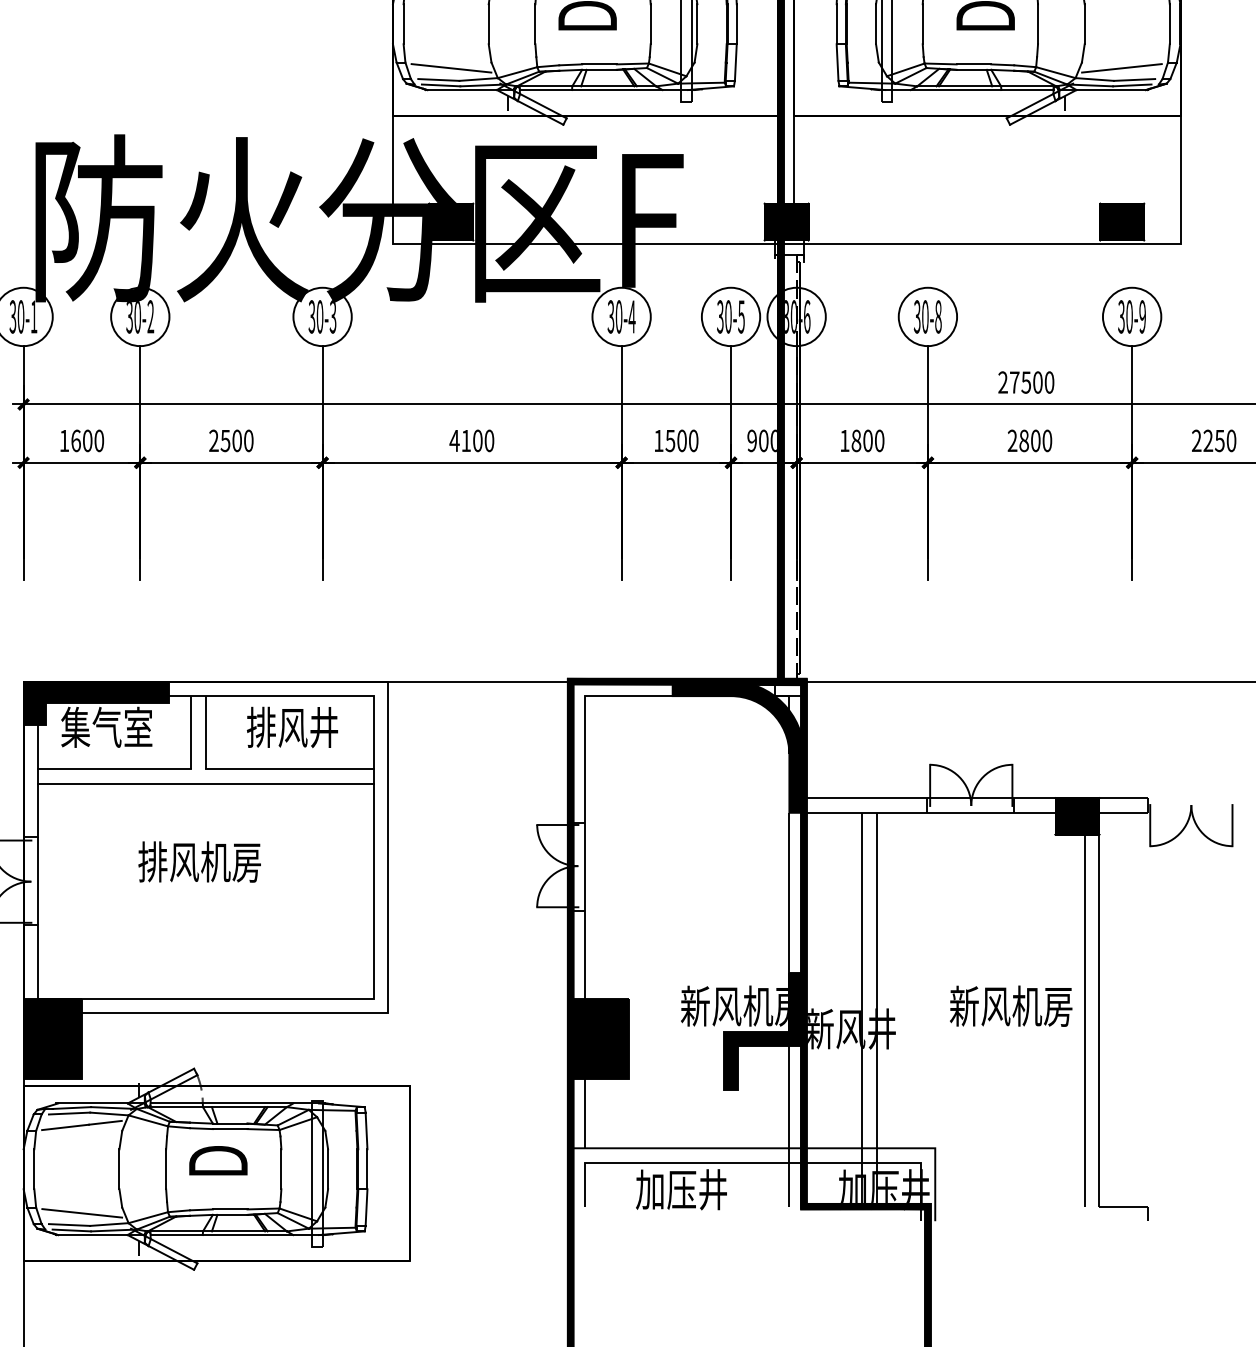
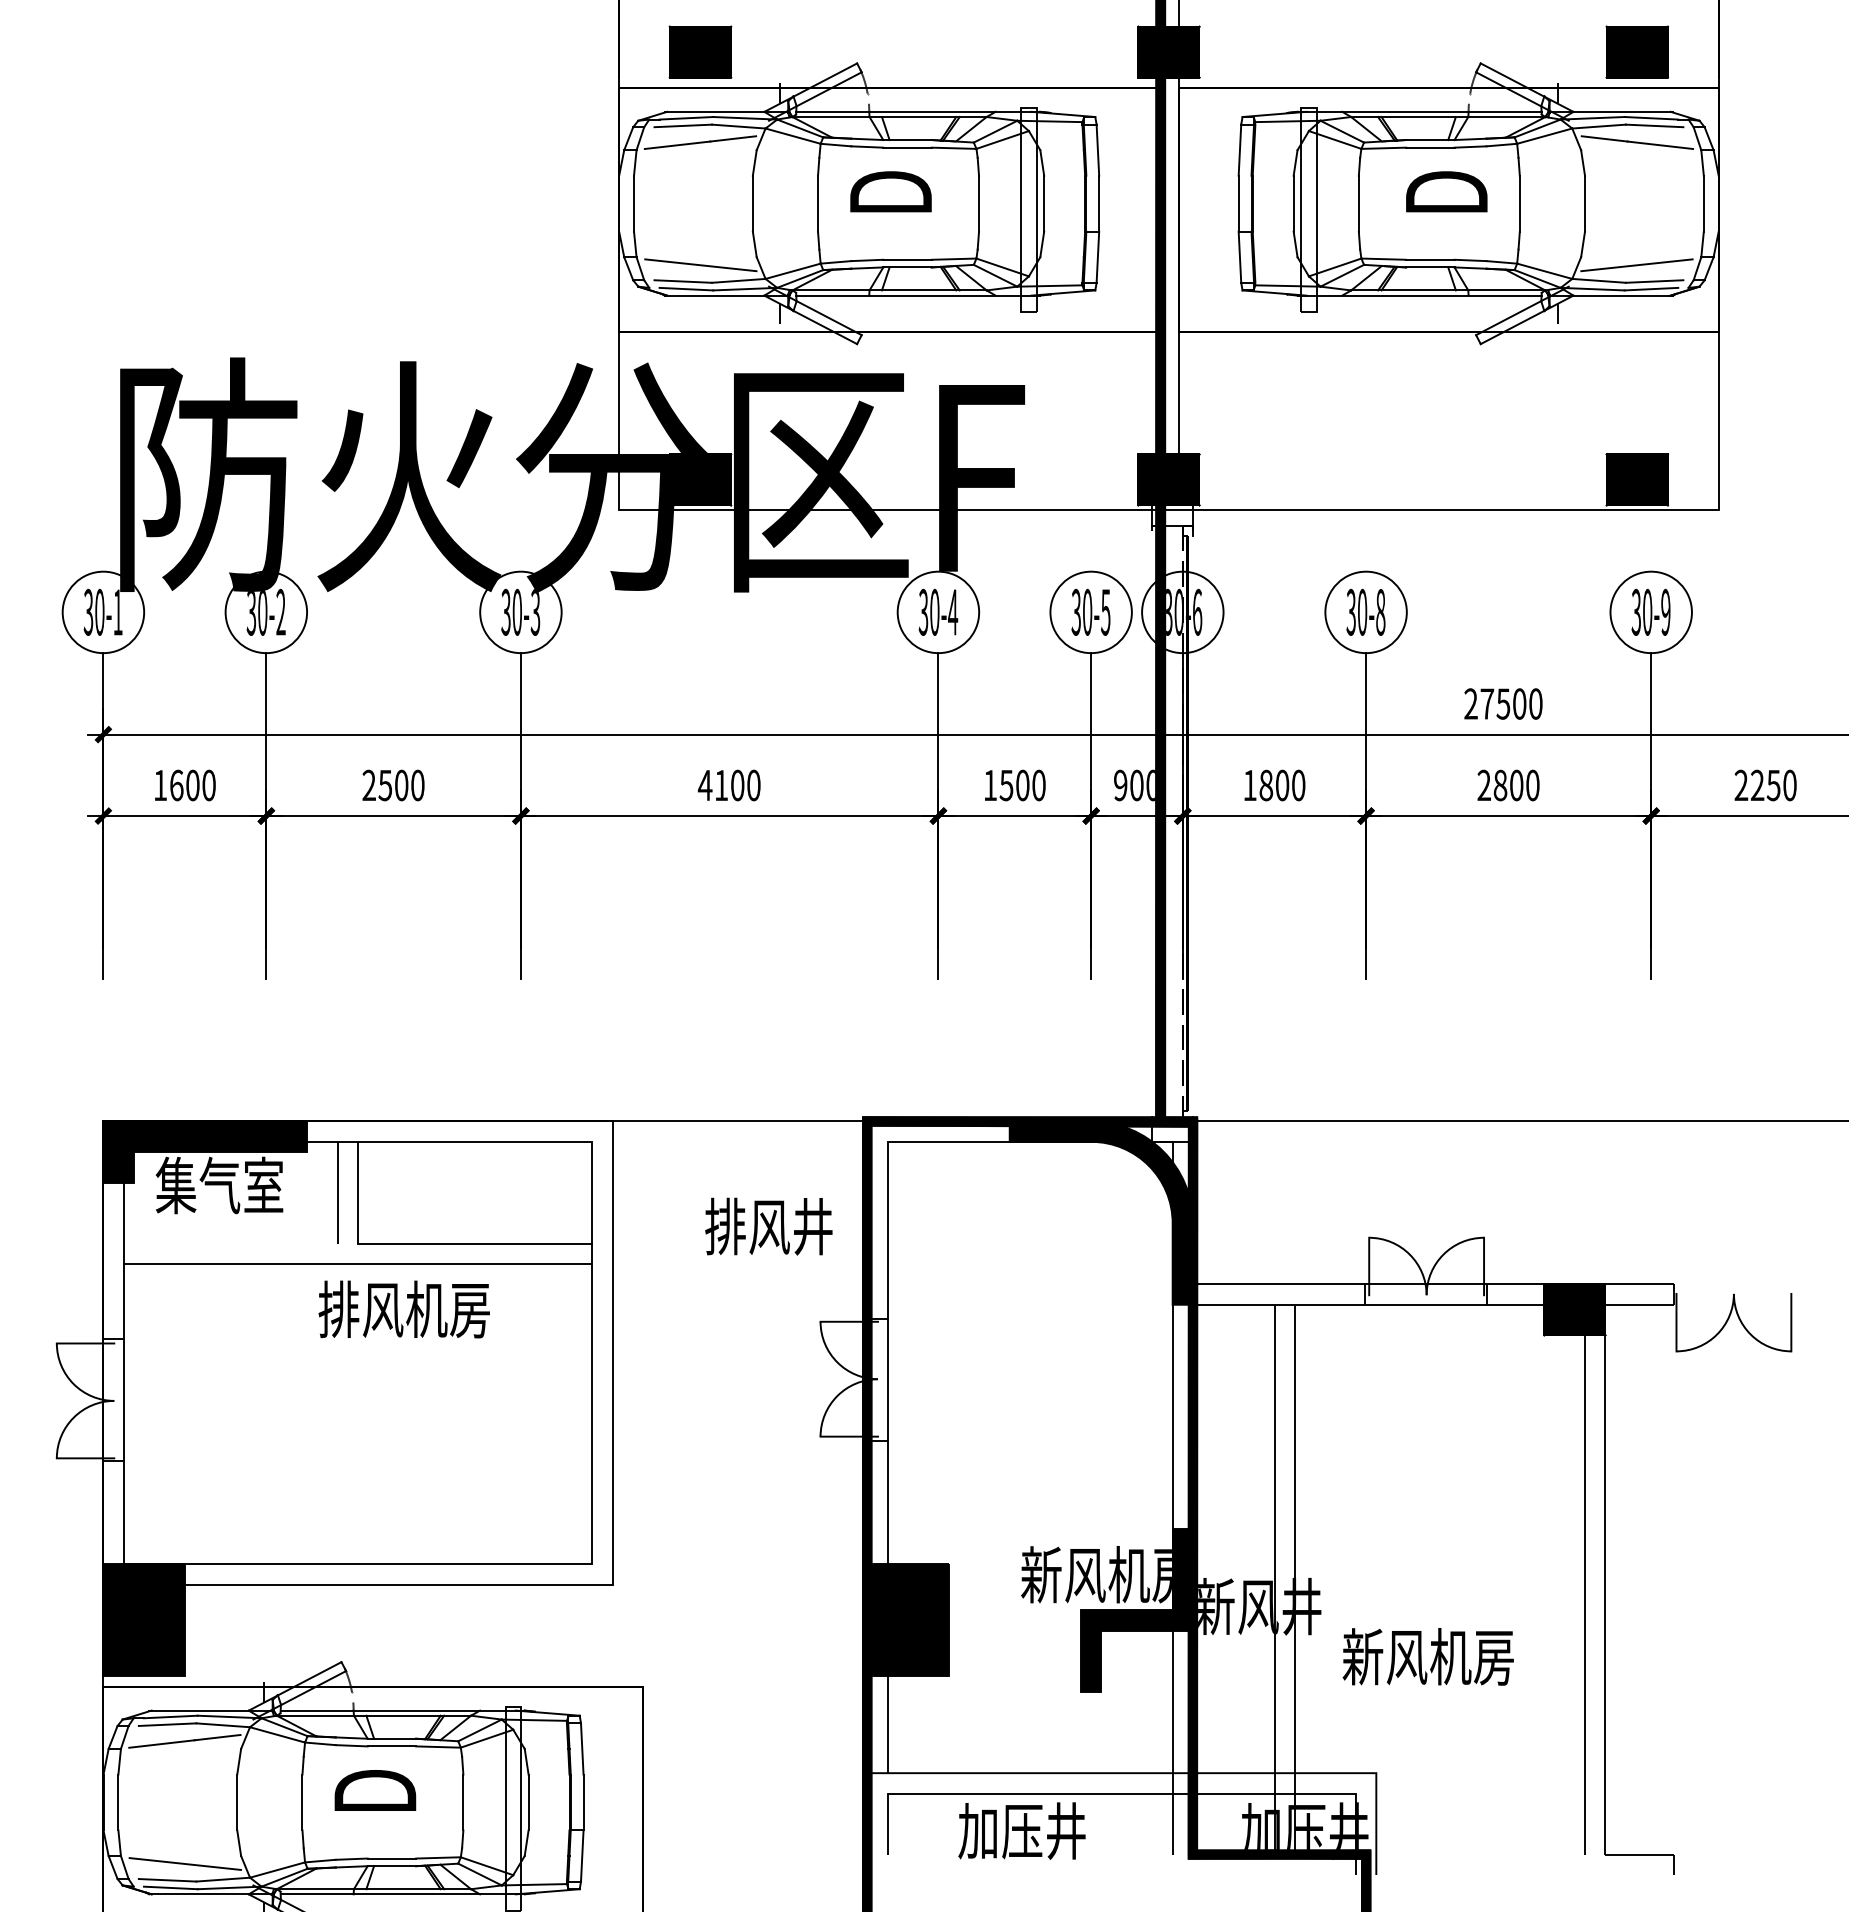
text: (292, 727) -> (768, 1226), moved
line: (114, 768) -> (230, 1243), removed
text: (199, 862) -> (403, 1309), moved
text: (1010, 1005) -> (1427, 1656), moved

